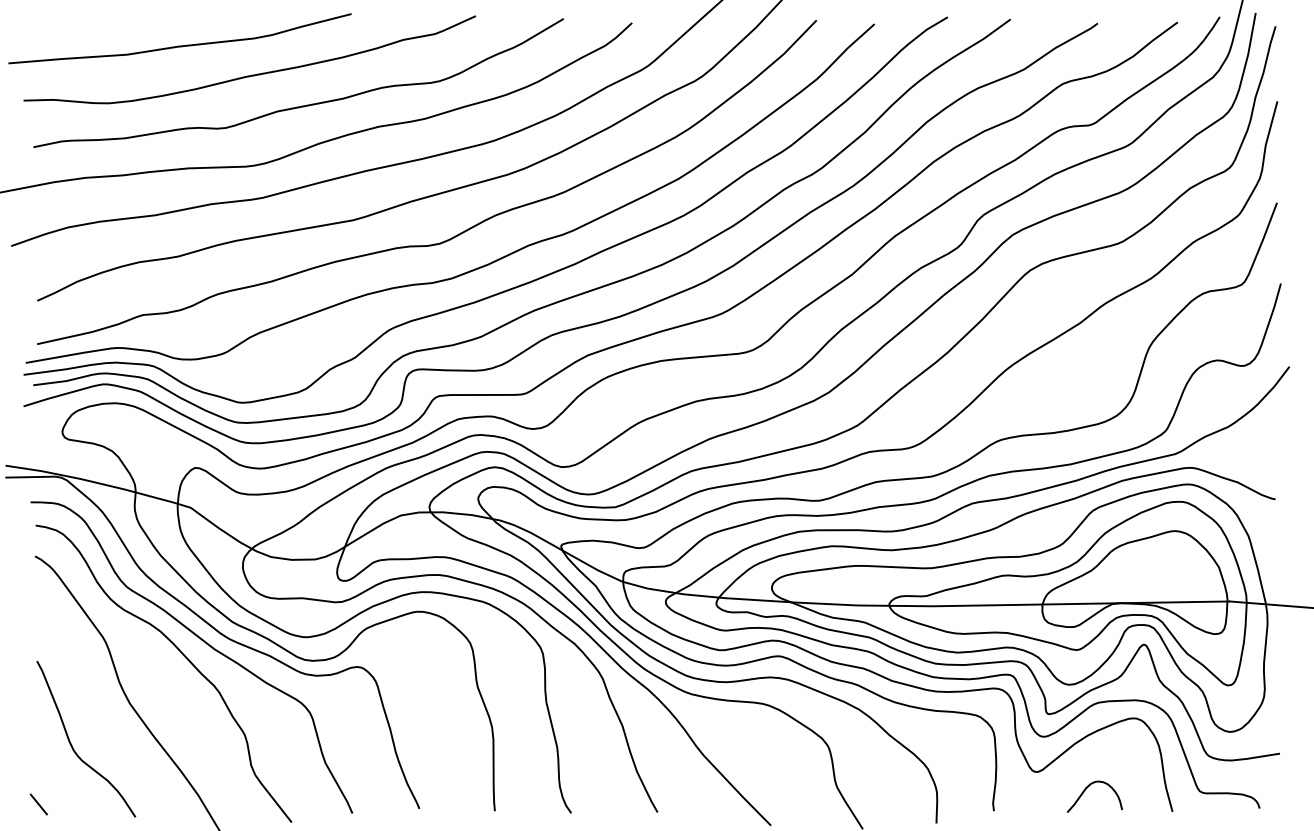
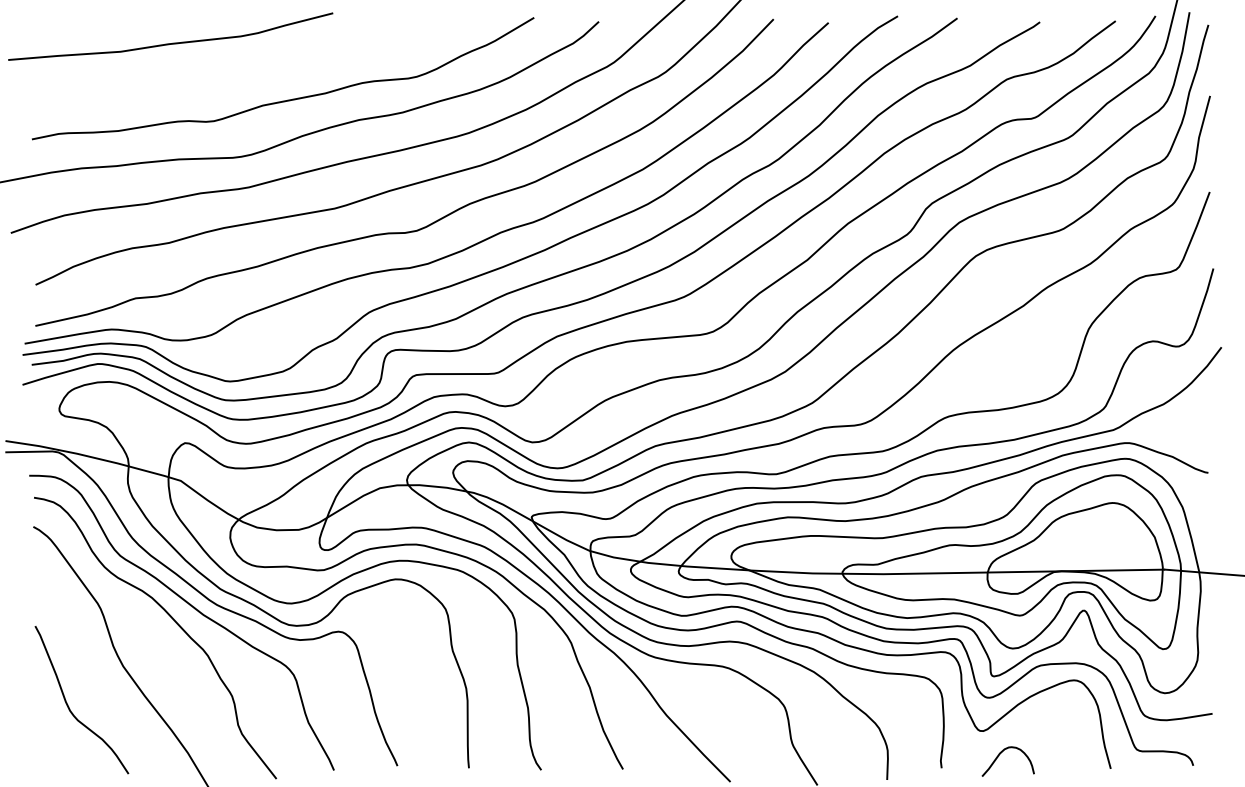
curve: (251, 74) -> (238, 70), removed
curve: (1084, 792) -> (998, 757), moved
line: (38, 804) -> (36, 761), removed

